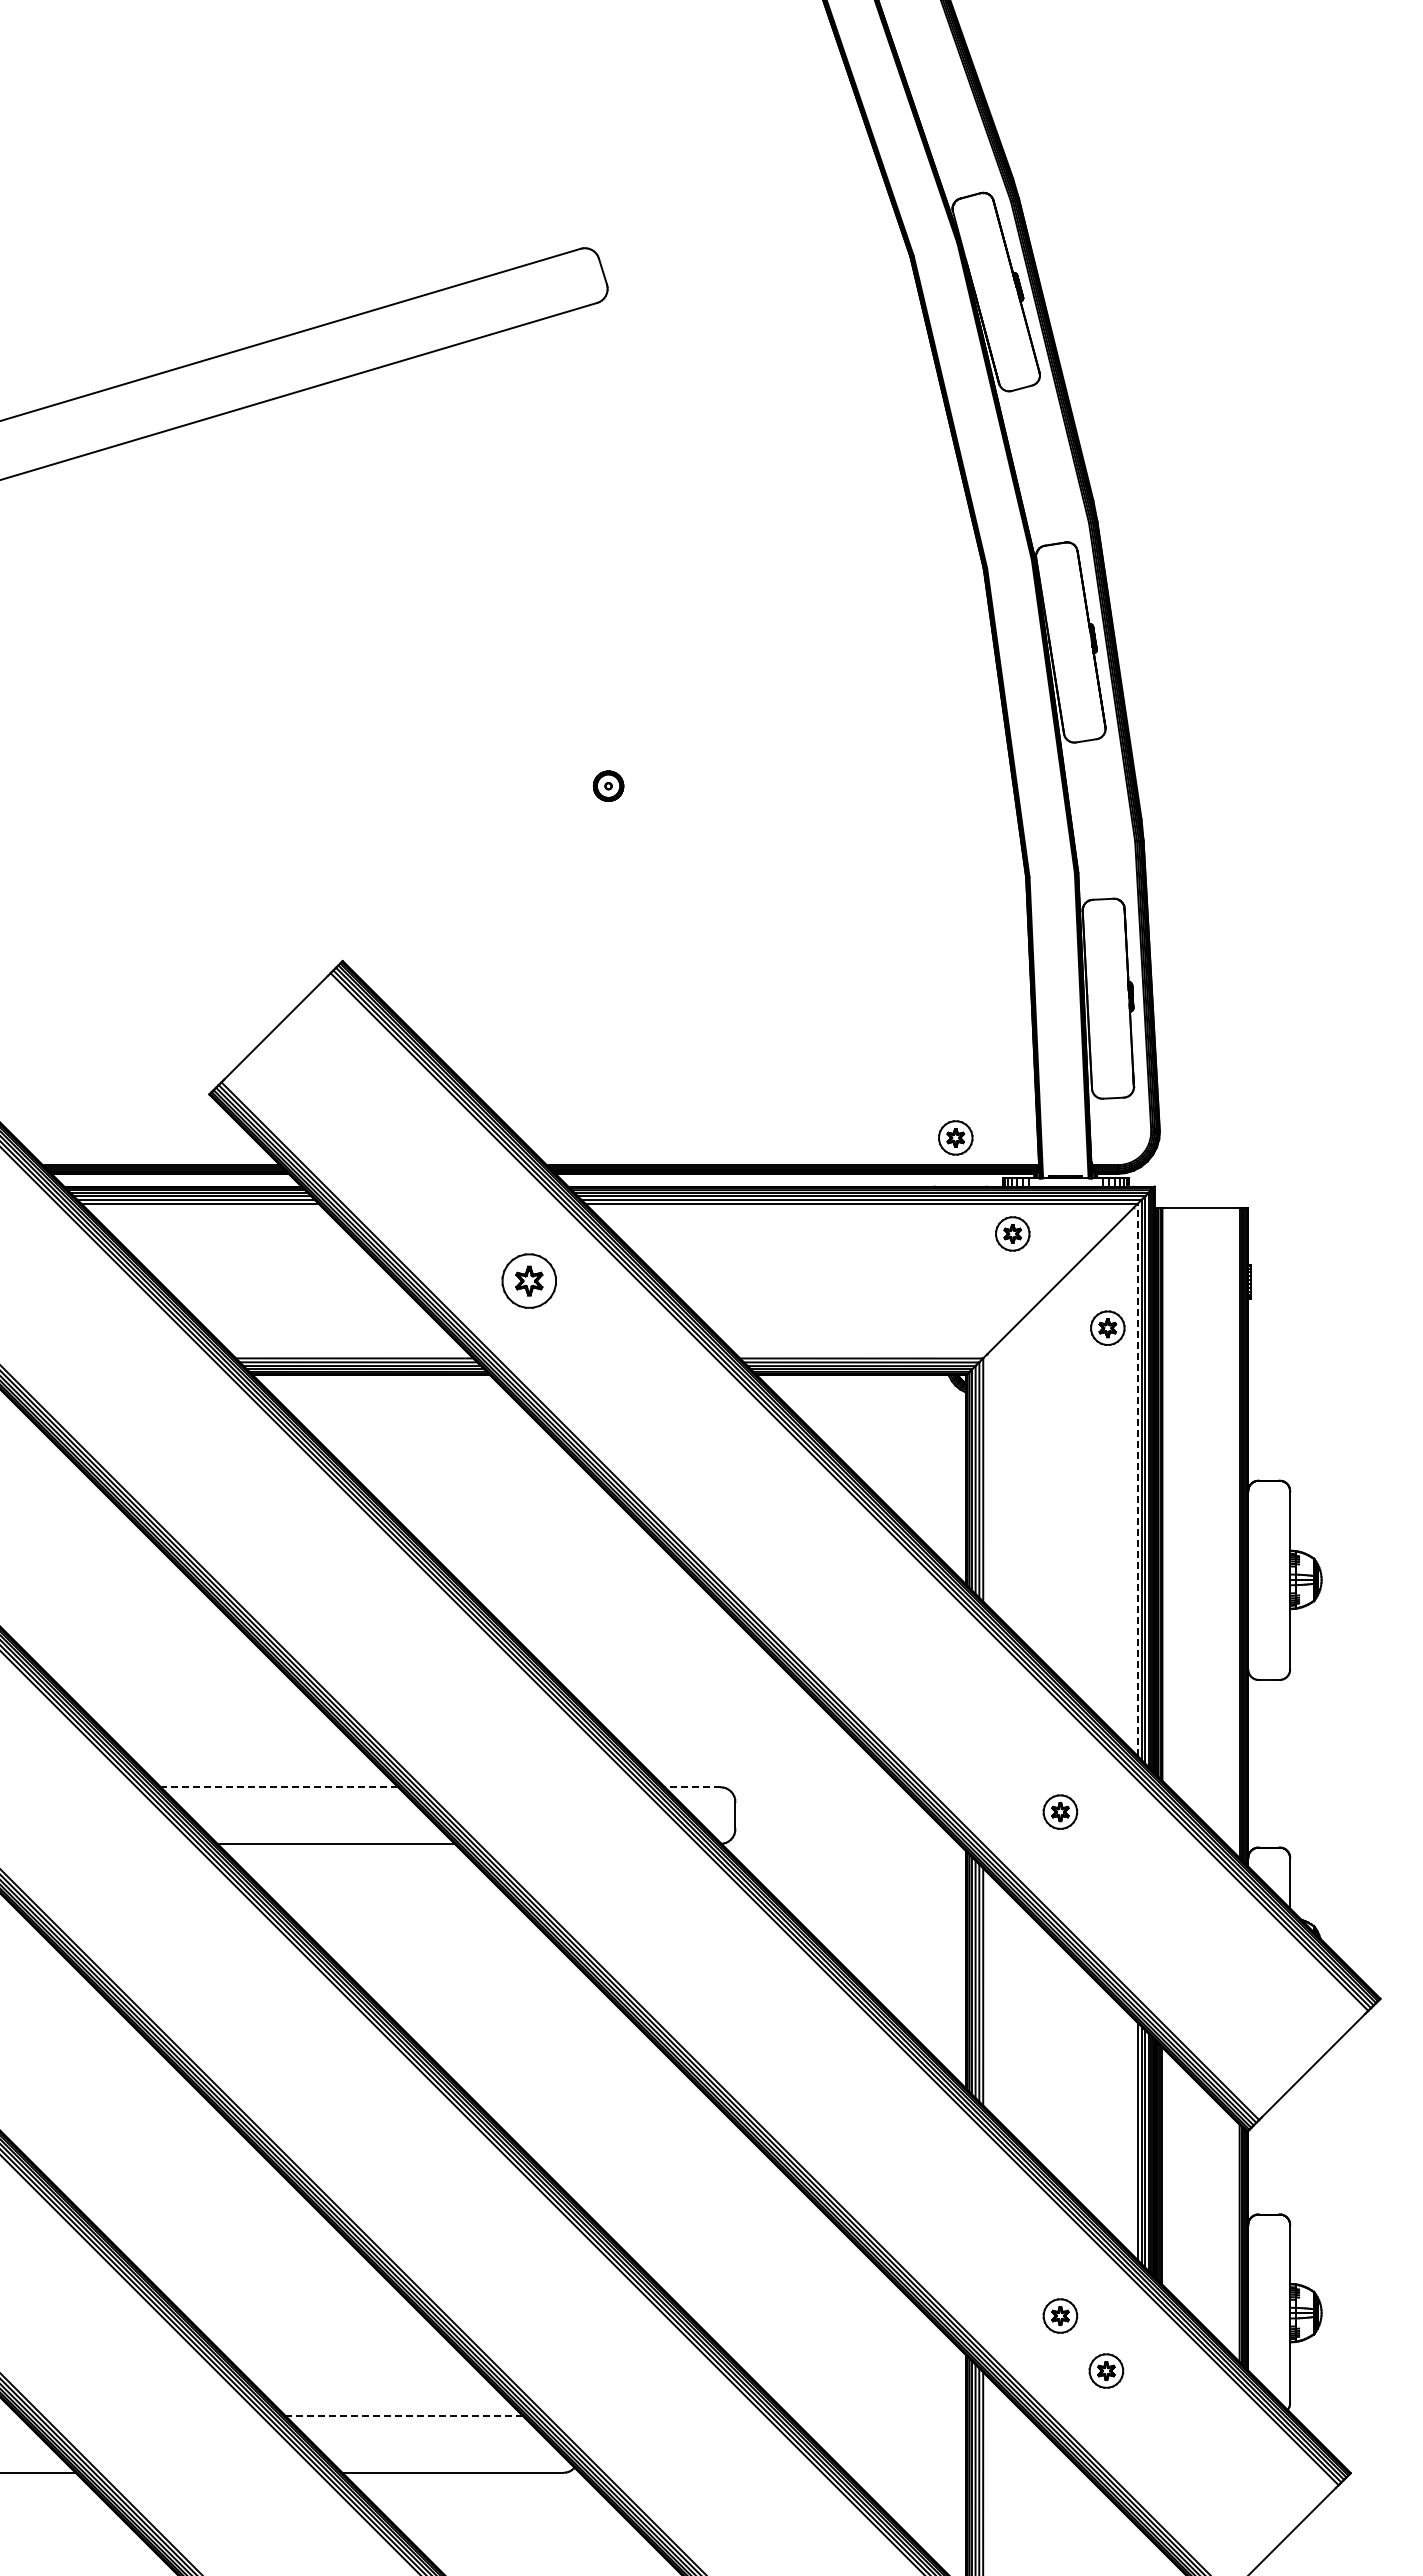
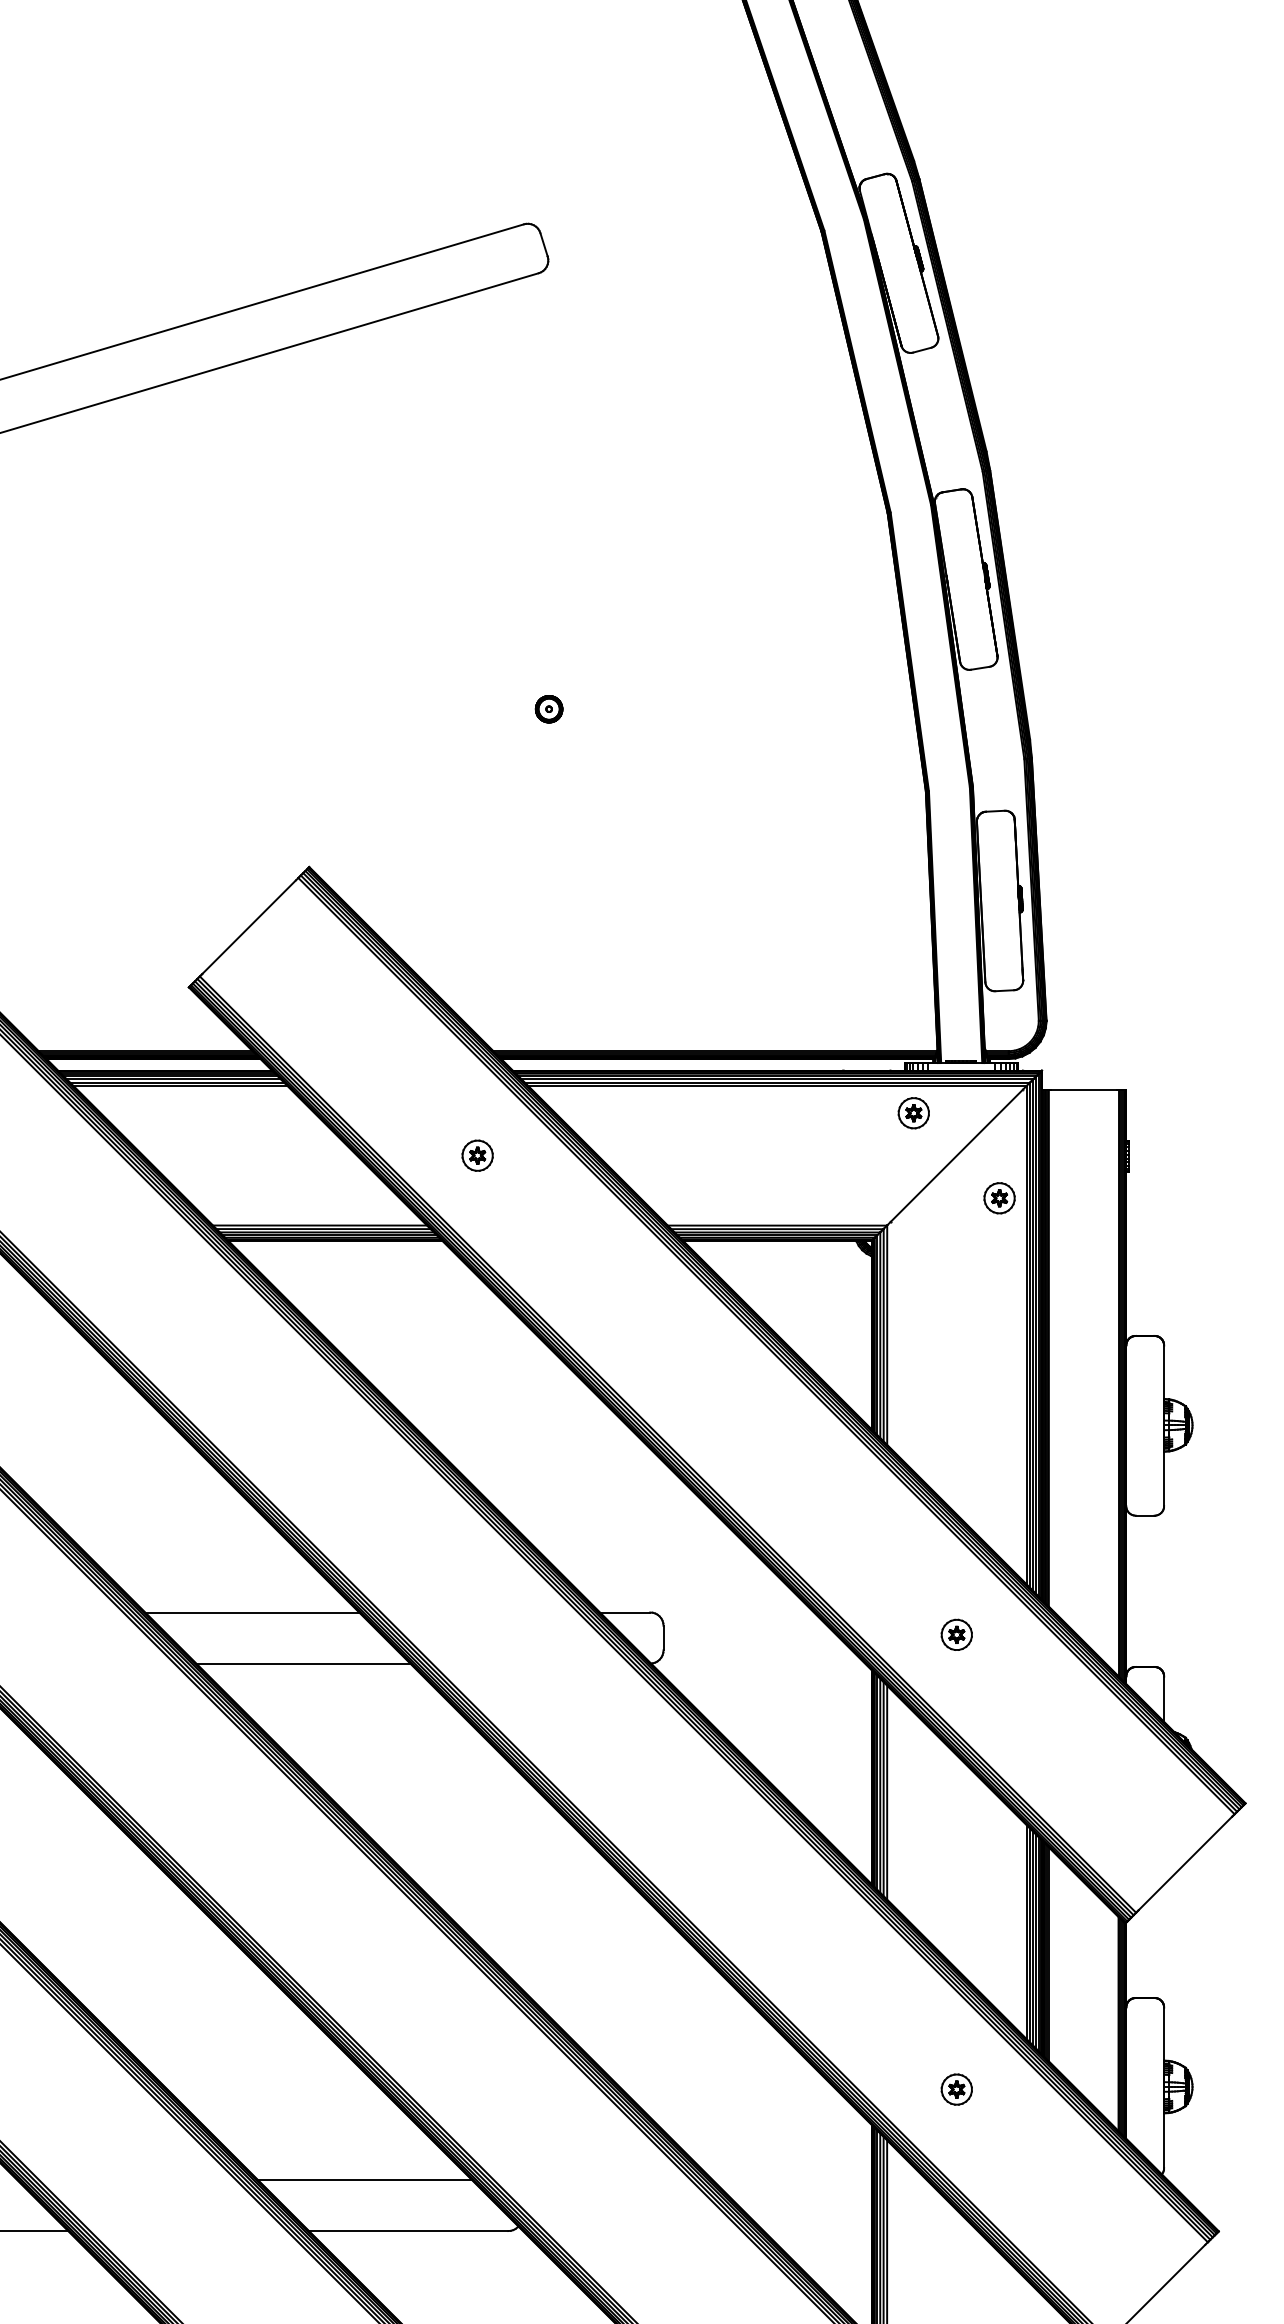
part: (955, 1137) -> (862, 1026), removed
part: (529, 1280) -> (477, 1155), size x0.62
line: (1137, 1479) -> (1026, 1334), dashed -> solid
line: (279, 1787) -> (252, 1612), dashed -> solid
line: (692, 1787) -> (624, 1612), dashed -> solid
part: (1106, 2370) -> (998, 2138), removed
line: (404, 2416) -> (364, 2180), dashed -> solid

